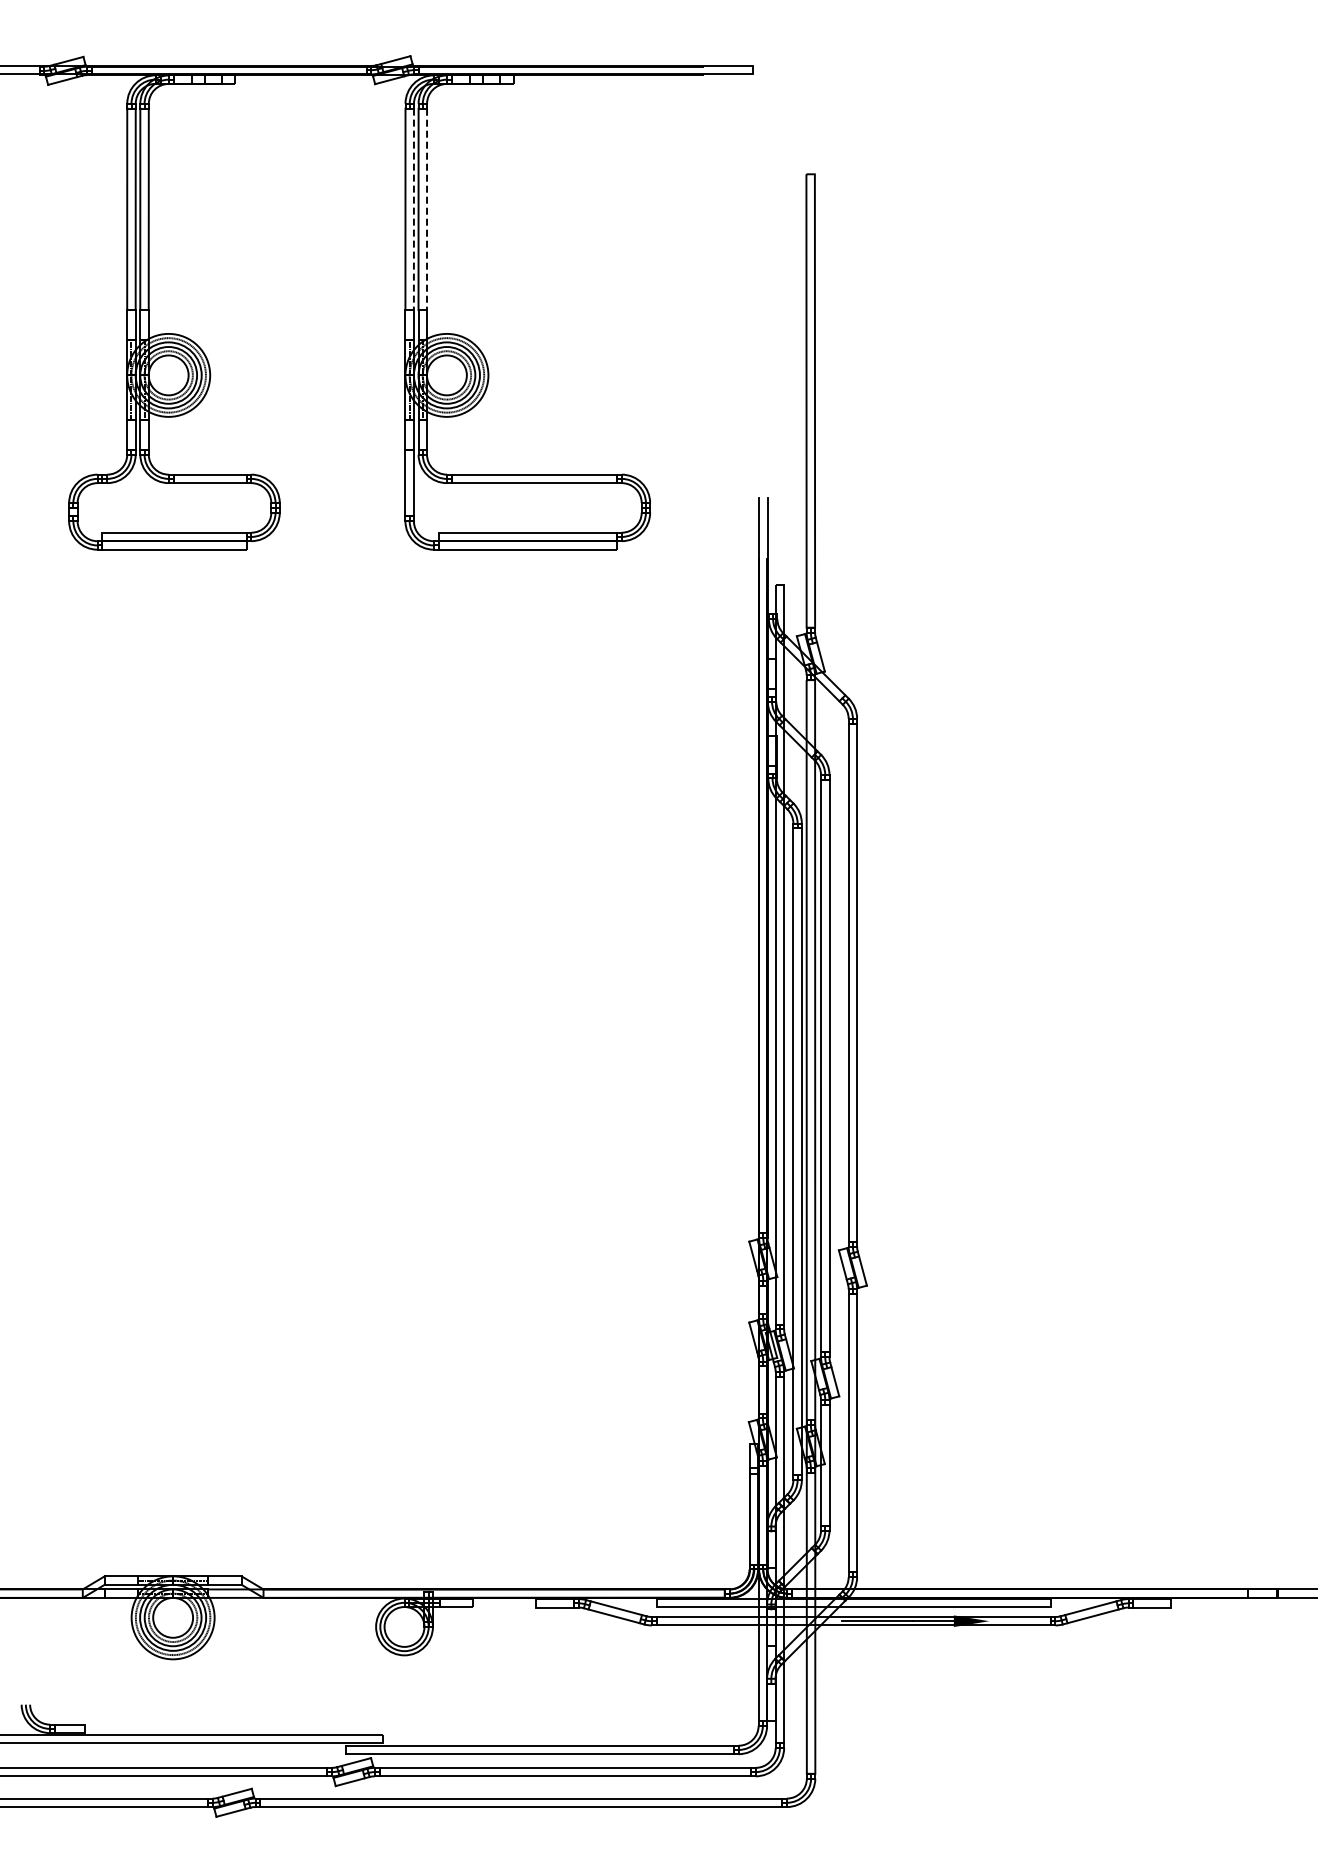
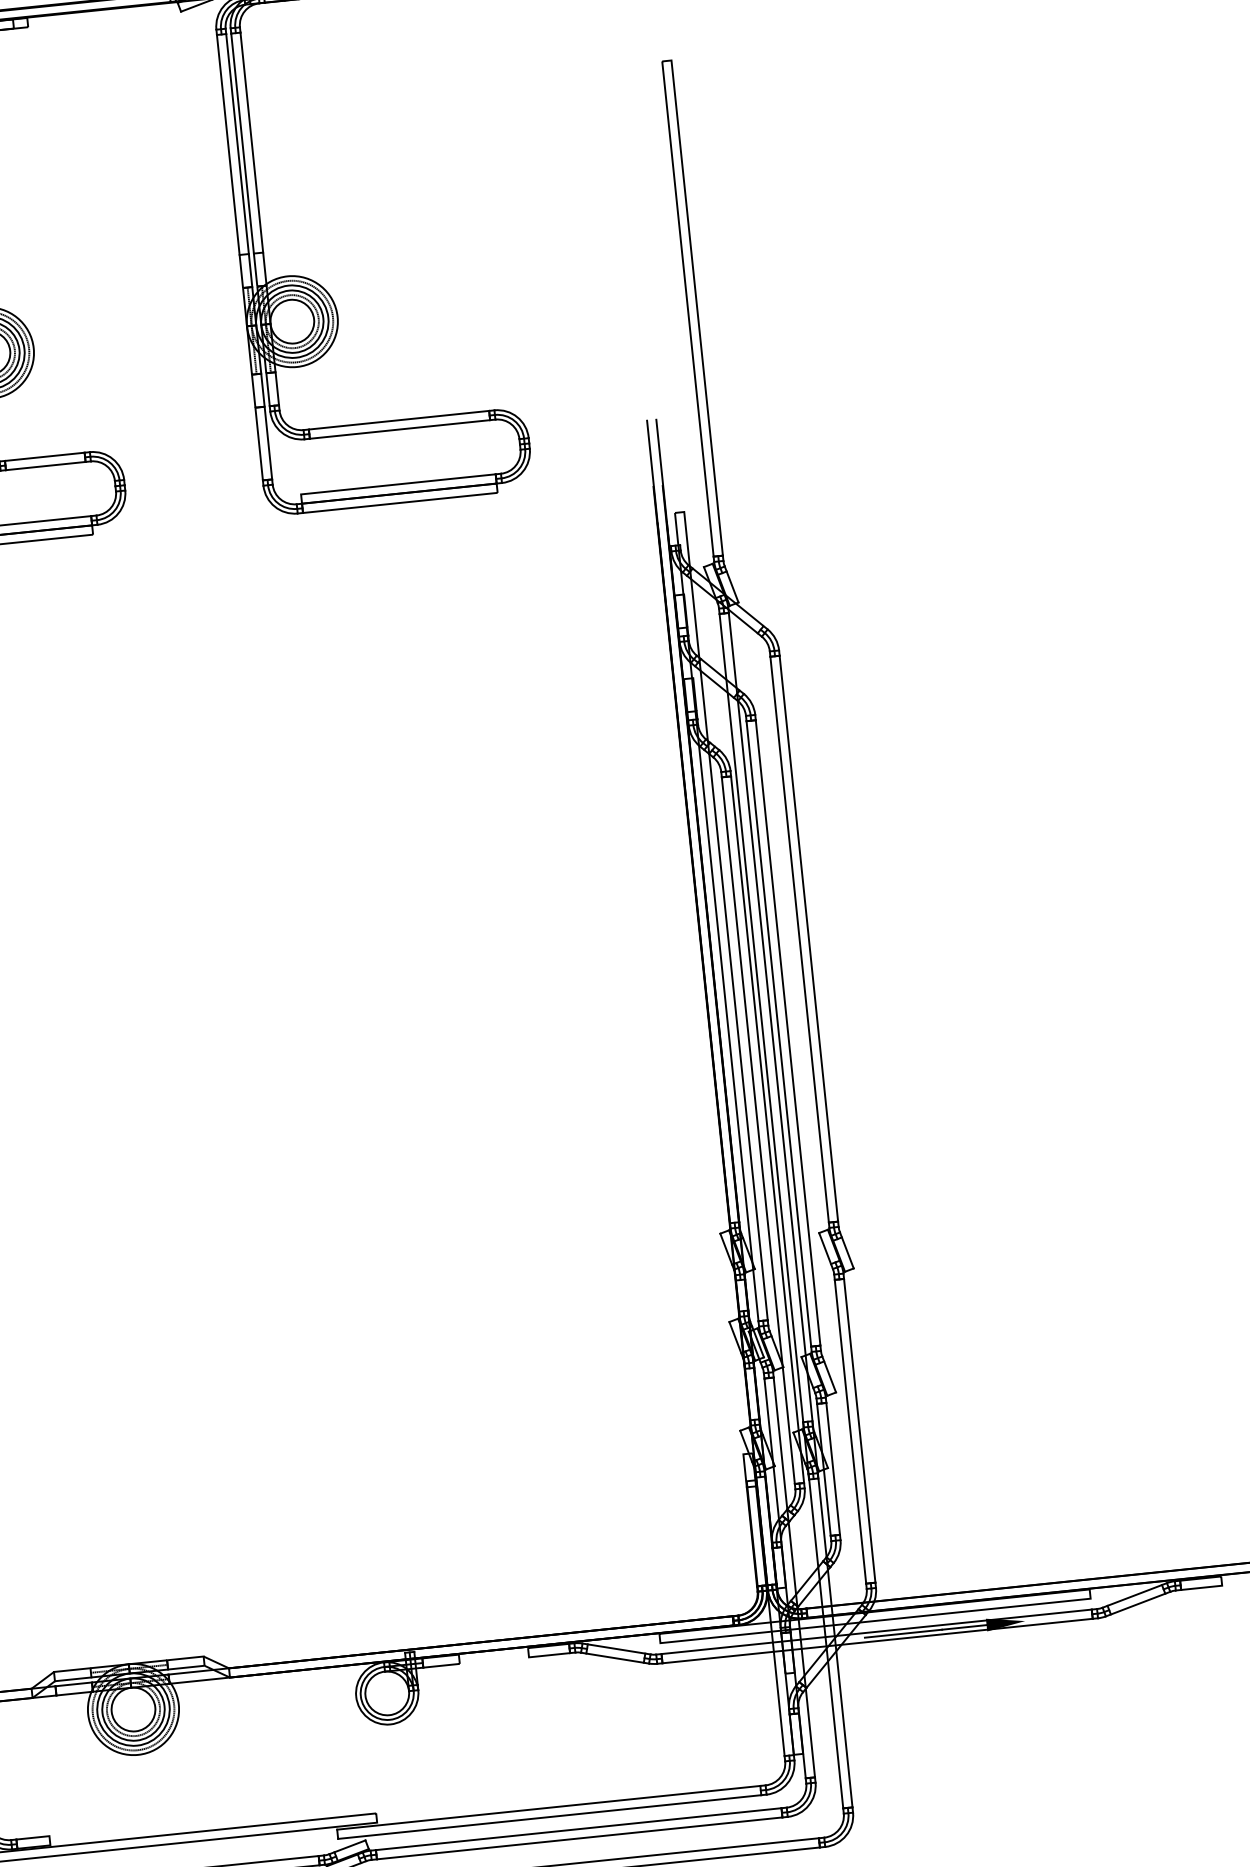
line: (413, 209) -> (237, 144), dashed -> solid
line: (427, 209) -> (252, 142), dashed -> solid

